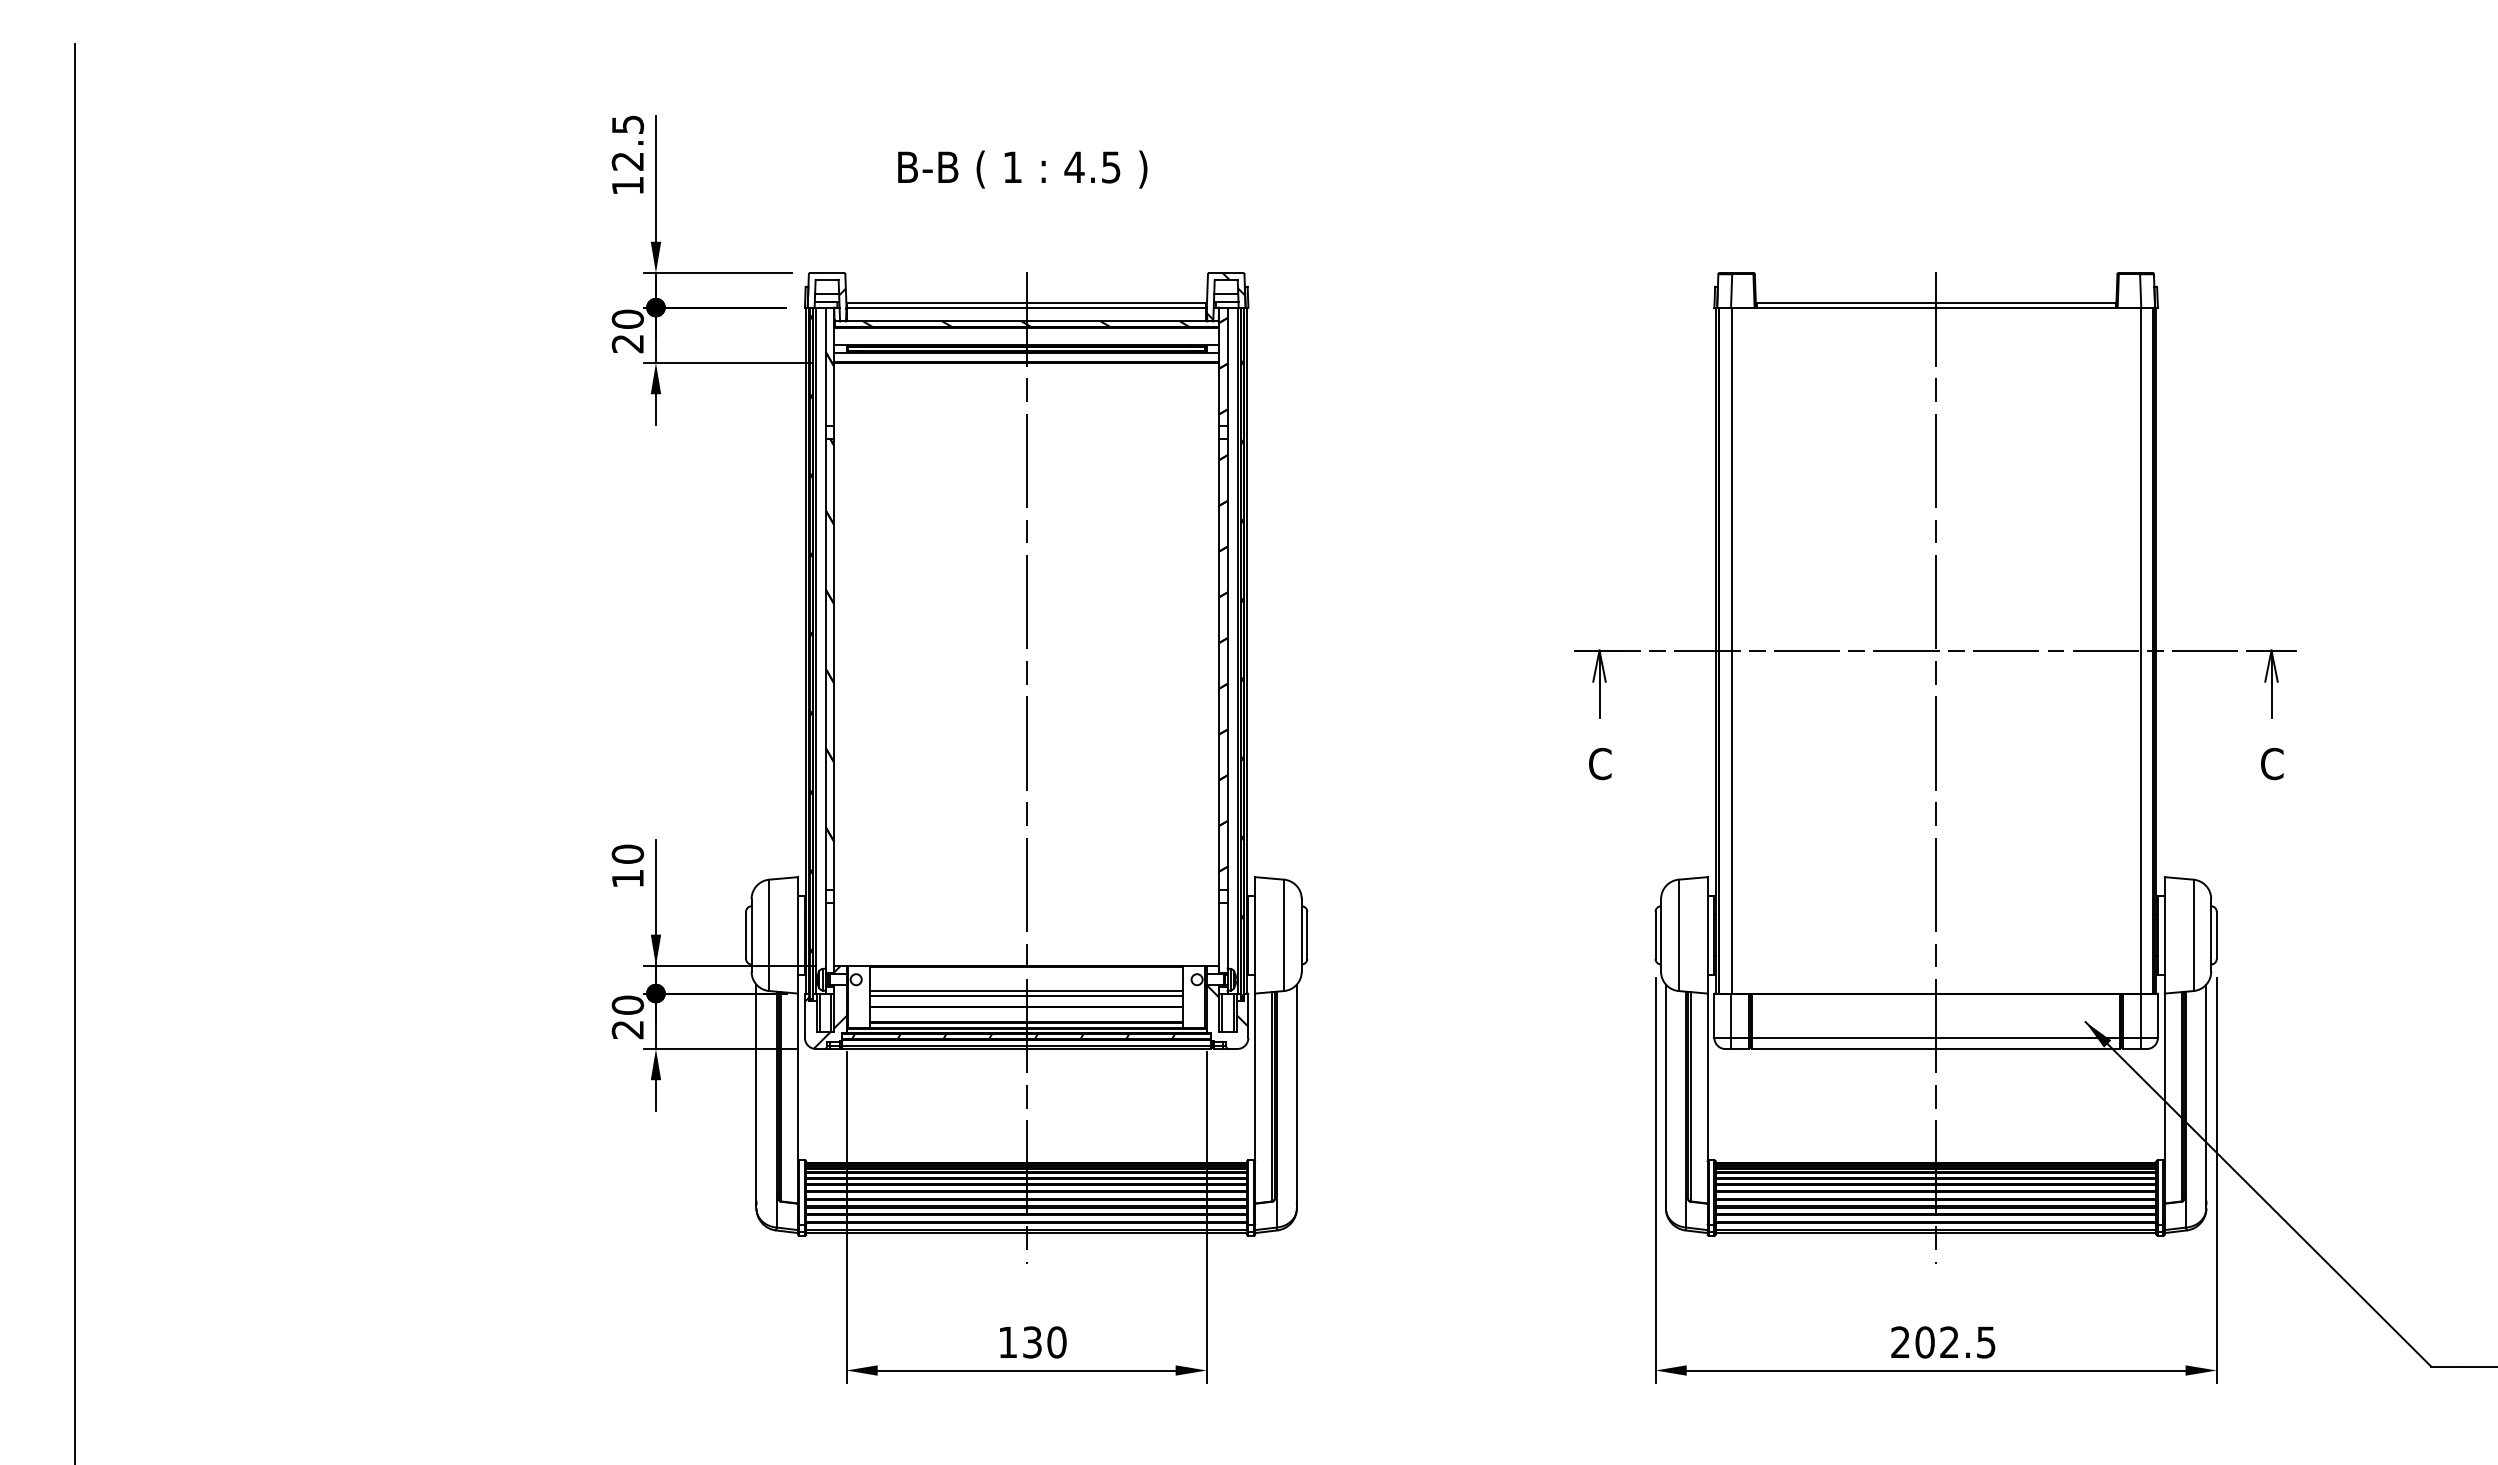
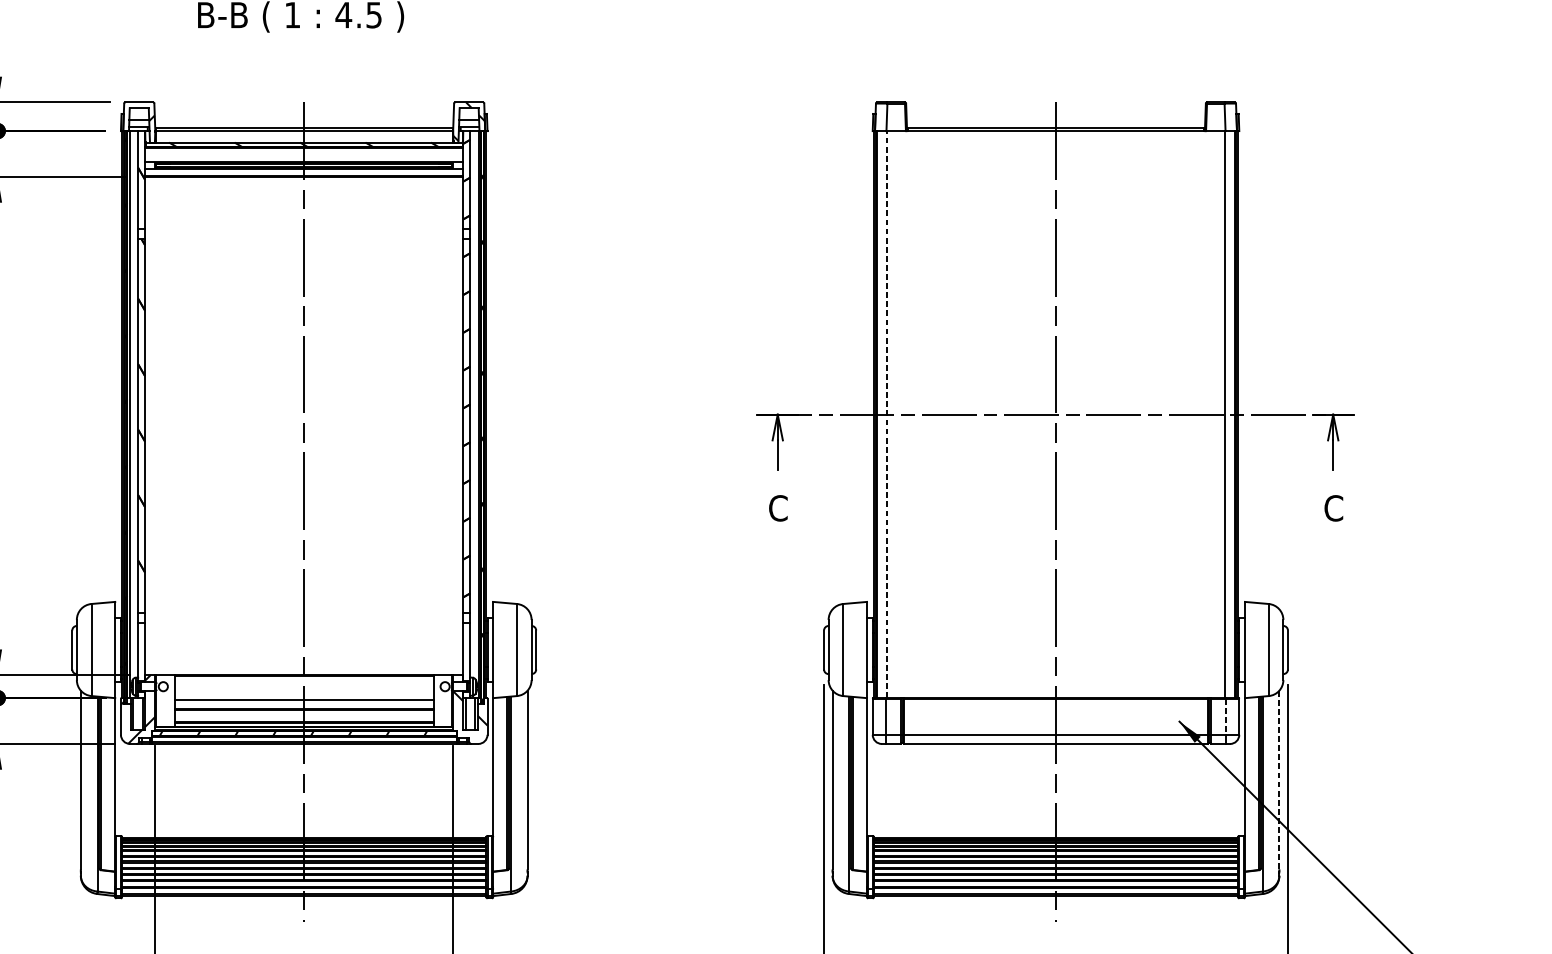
line: (1731, 650) -> (886, 414), solid -> dashed
line: (1026, 990) -> (304, 695), removed
line: (2141, 1016) -> (1225, 717), solid -> dashed
line: (2206, 1092) -> (1279, 779), solid -> dashed

